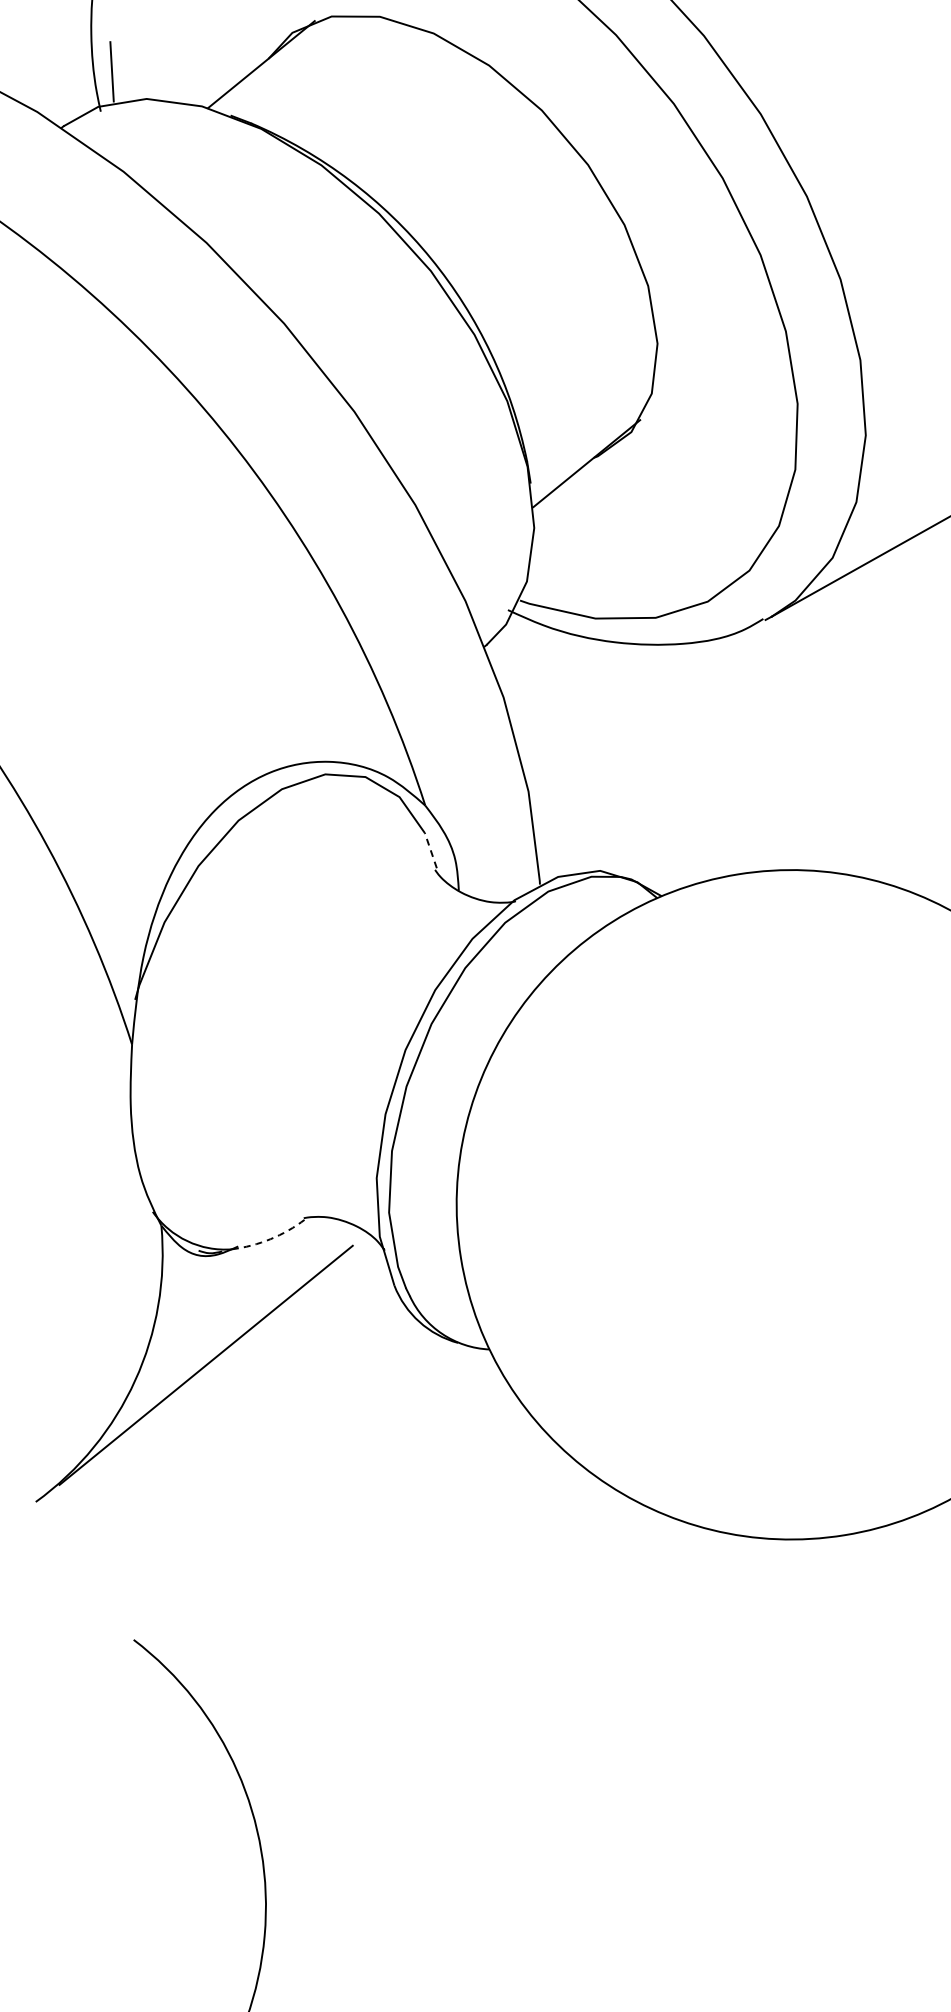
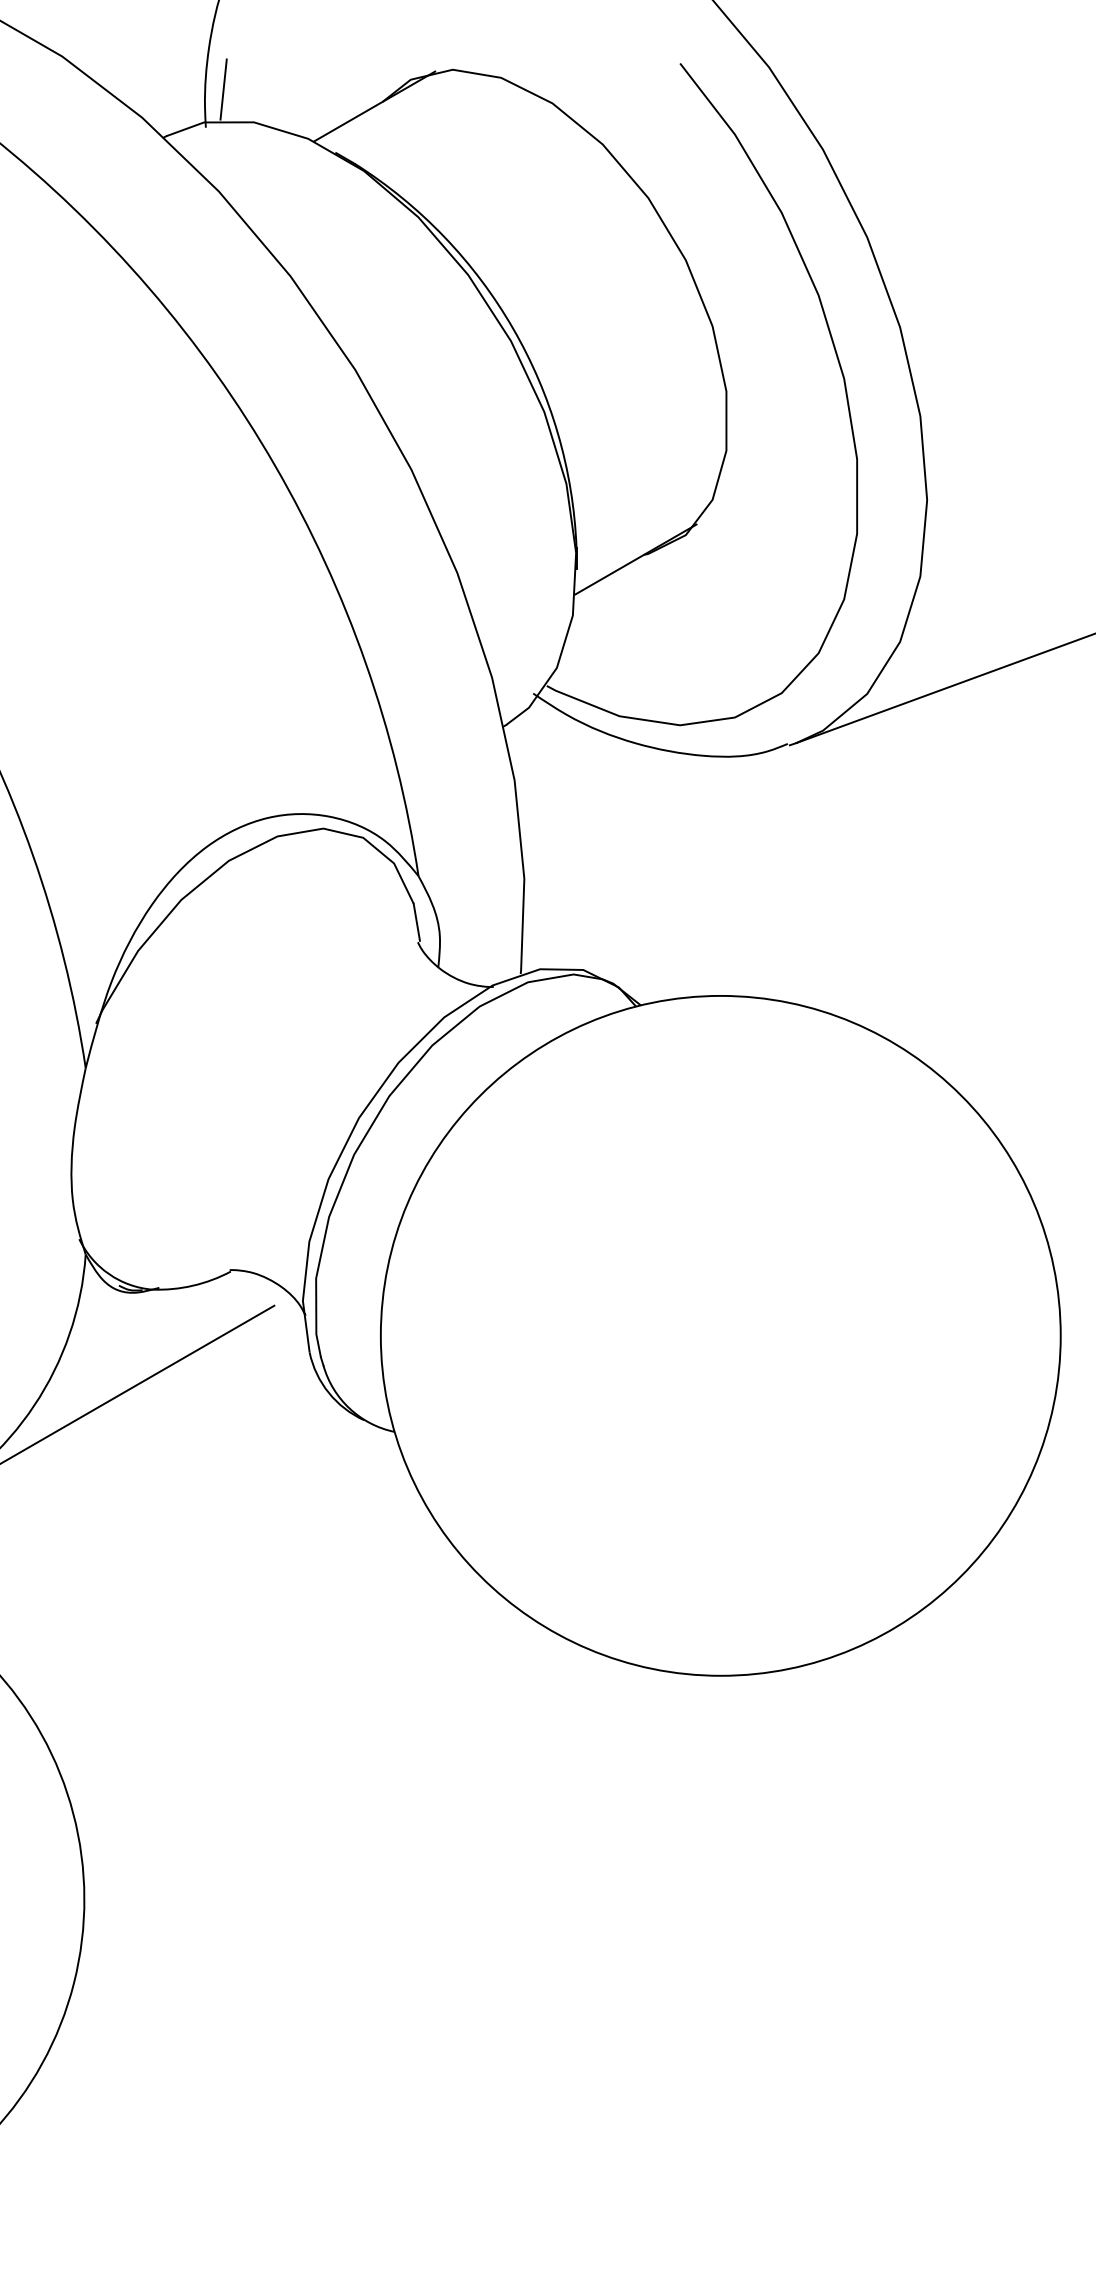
line: (430, 850) -> (416, 922), dashed -> solid
arc: (270, 1239) -> (192, 1285), dashed -> solid

